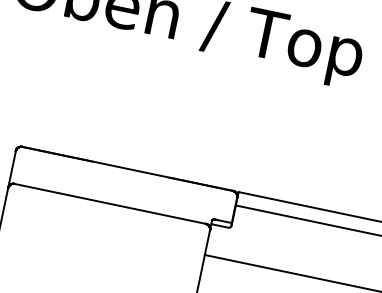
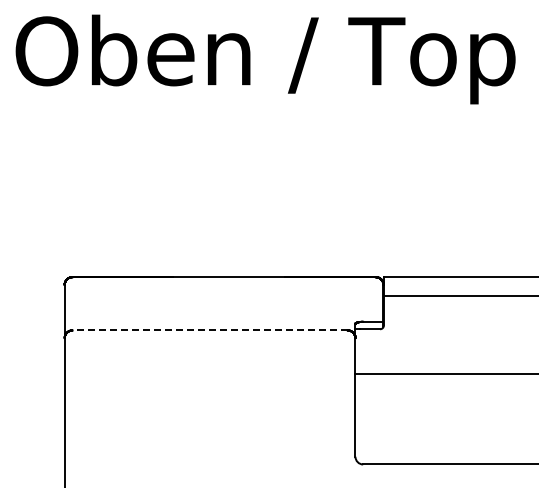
line: (110, 203) -> (210, 330), solid -> dashed

